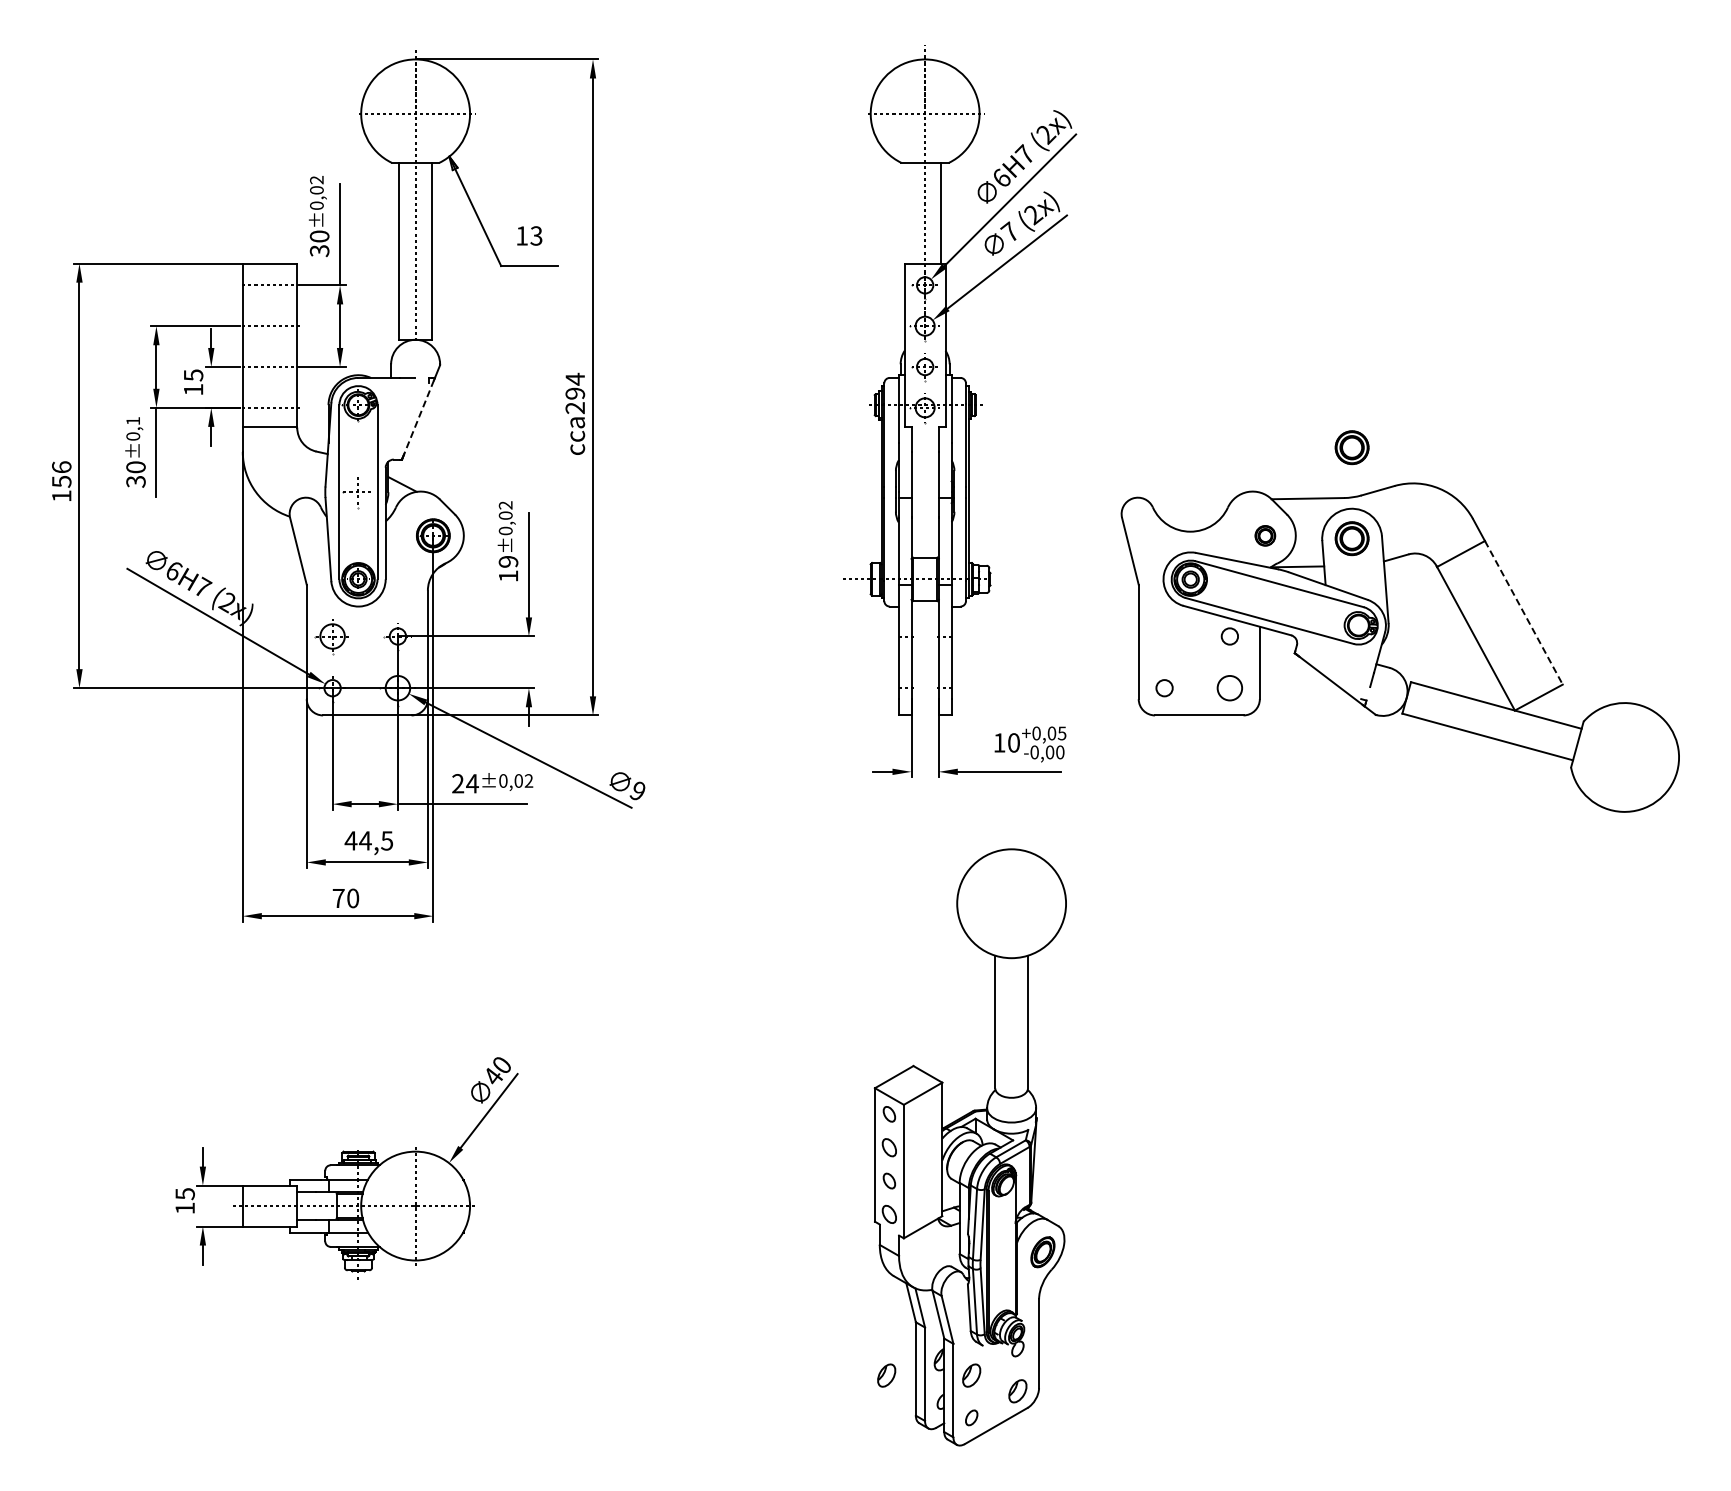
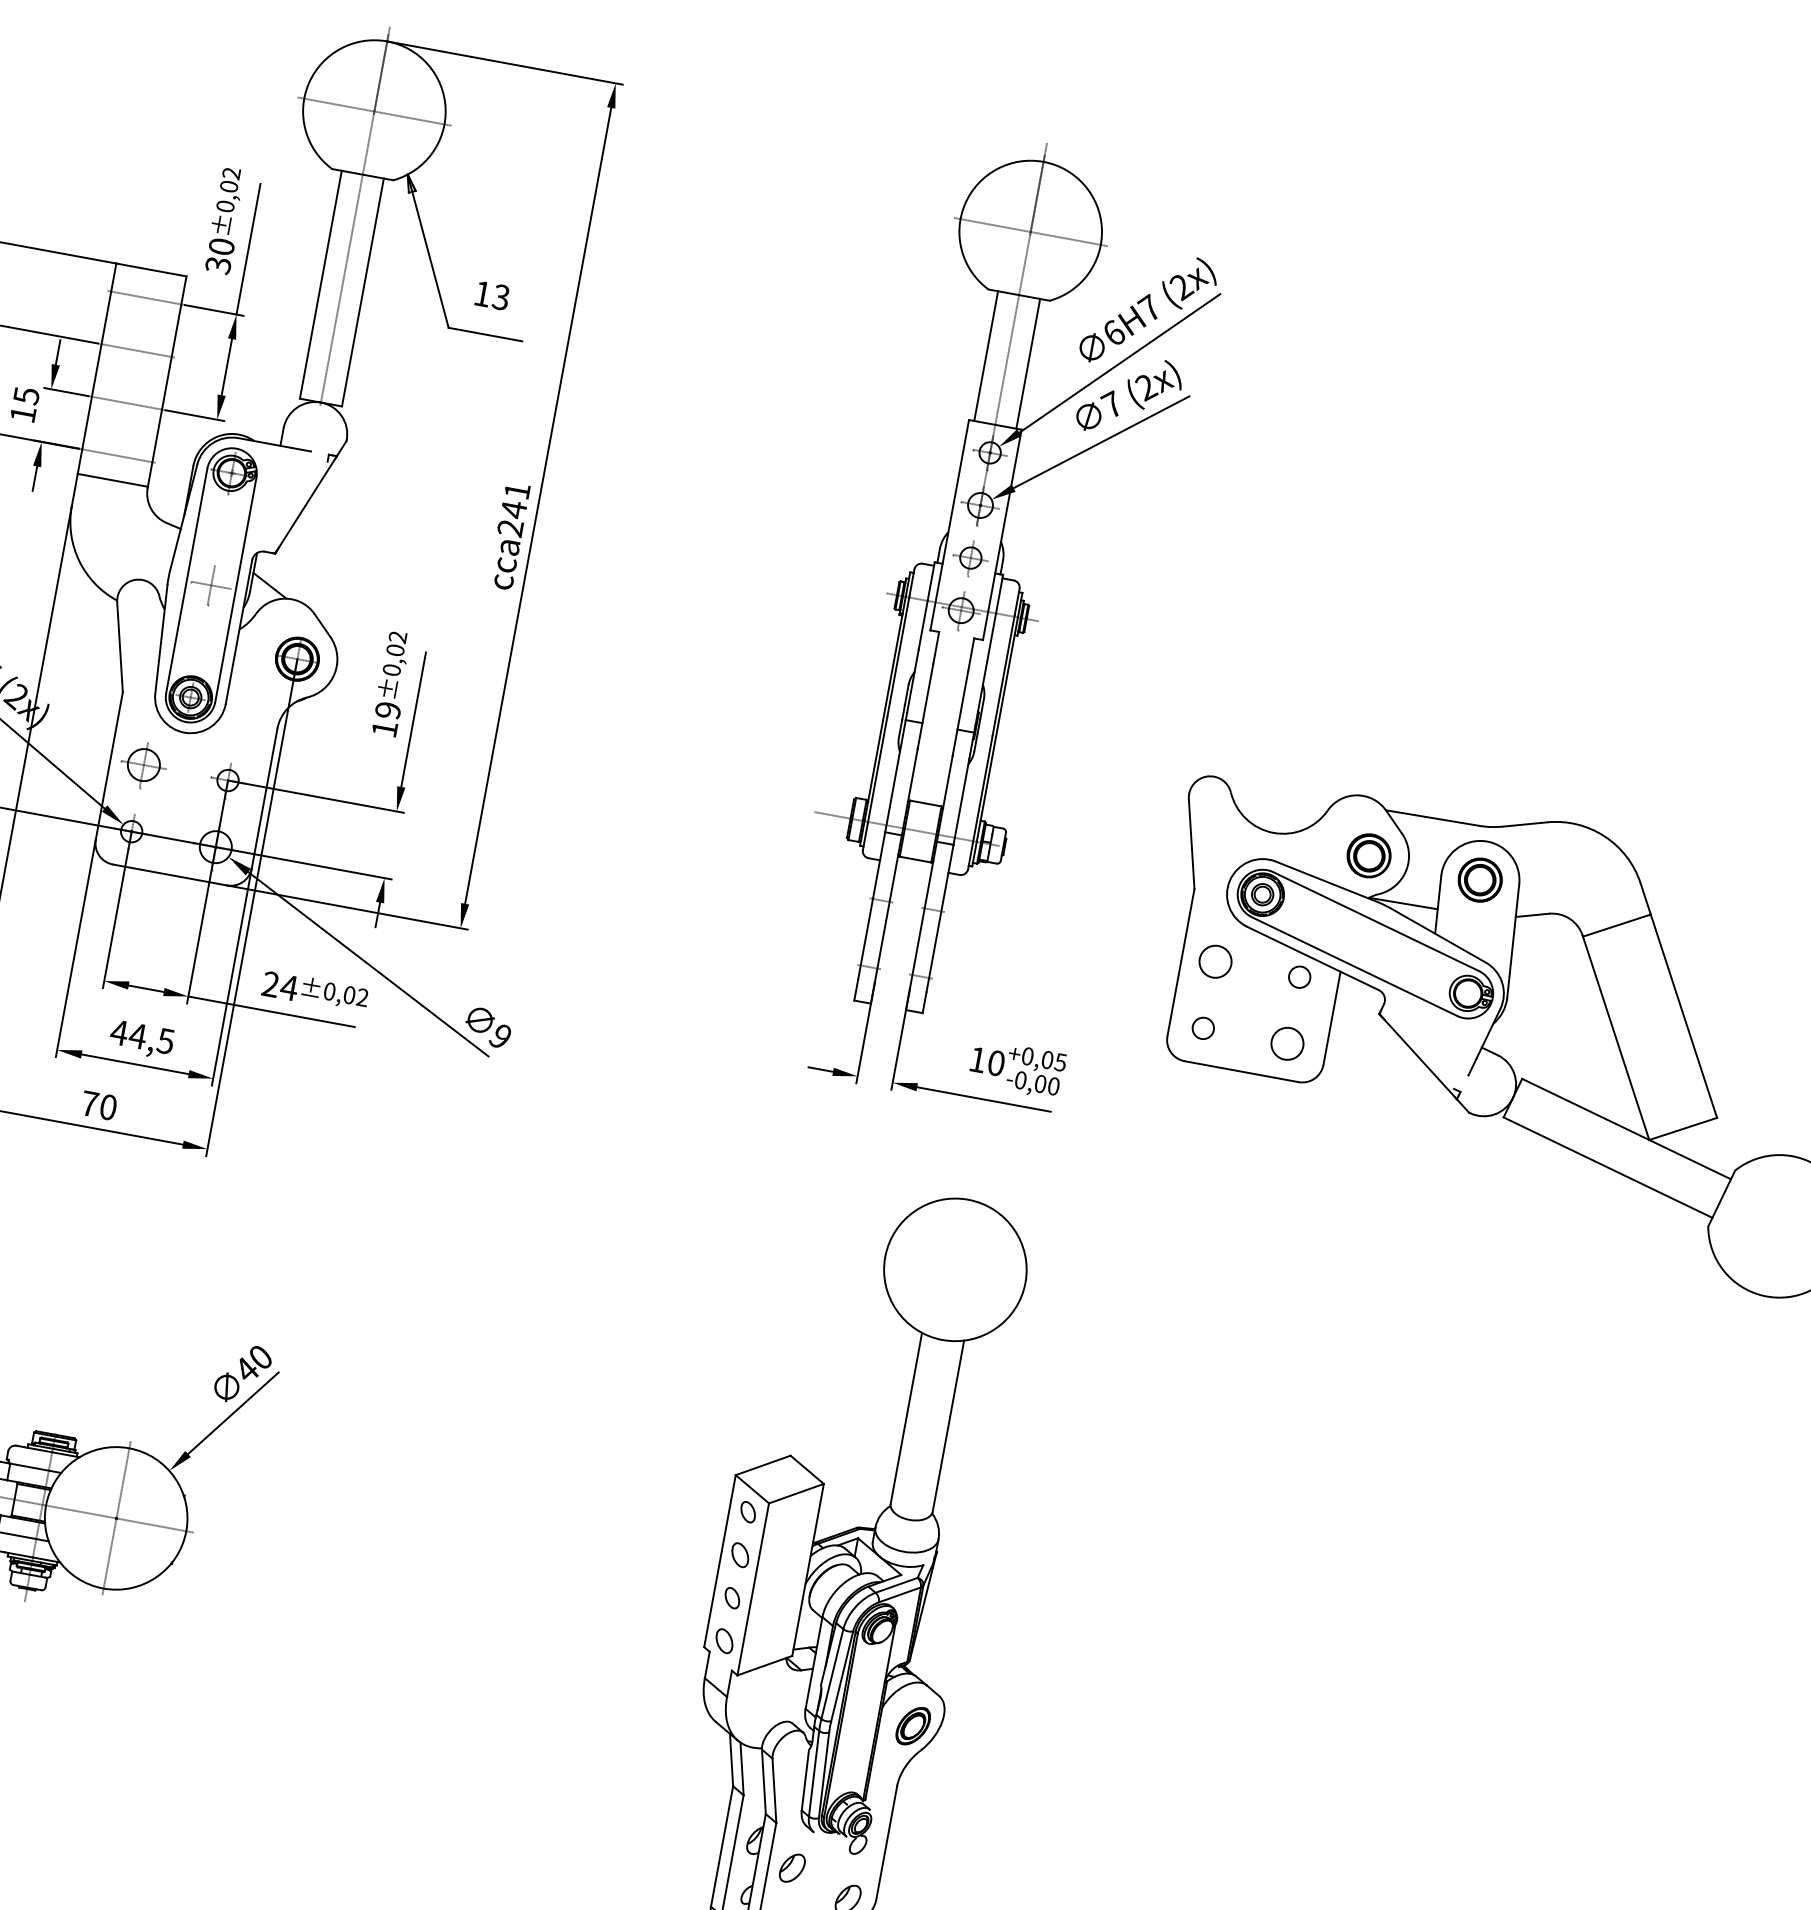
line: (908, 212) -> (985, 355), added
text: (575, 386) -> (515, 500), cca294 -> cca241
line: (419, 417) -> (307, 503), dashed -> solid
part: (1351, 447) -> (1501, 762), removed
part: (1265, 535) -> (1369, 855), size x1.67
line: (1523, 612) -> (1683, 1015), dashed -> solid
circle: (1164, 636) -> (1215, 961), added
part: (886, 1375) -> (682, 1847), removed

